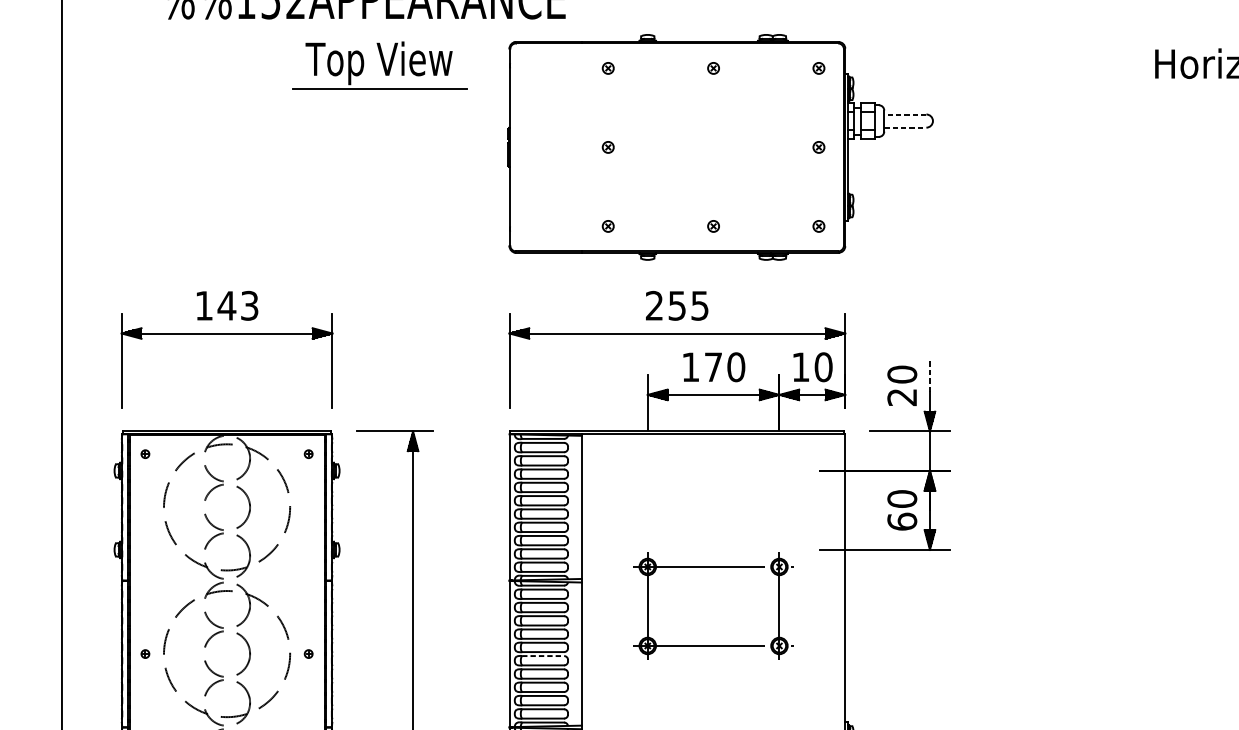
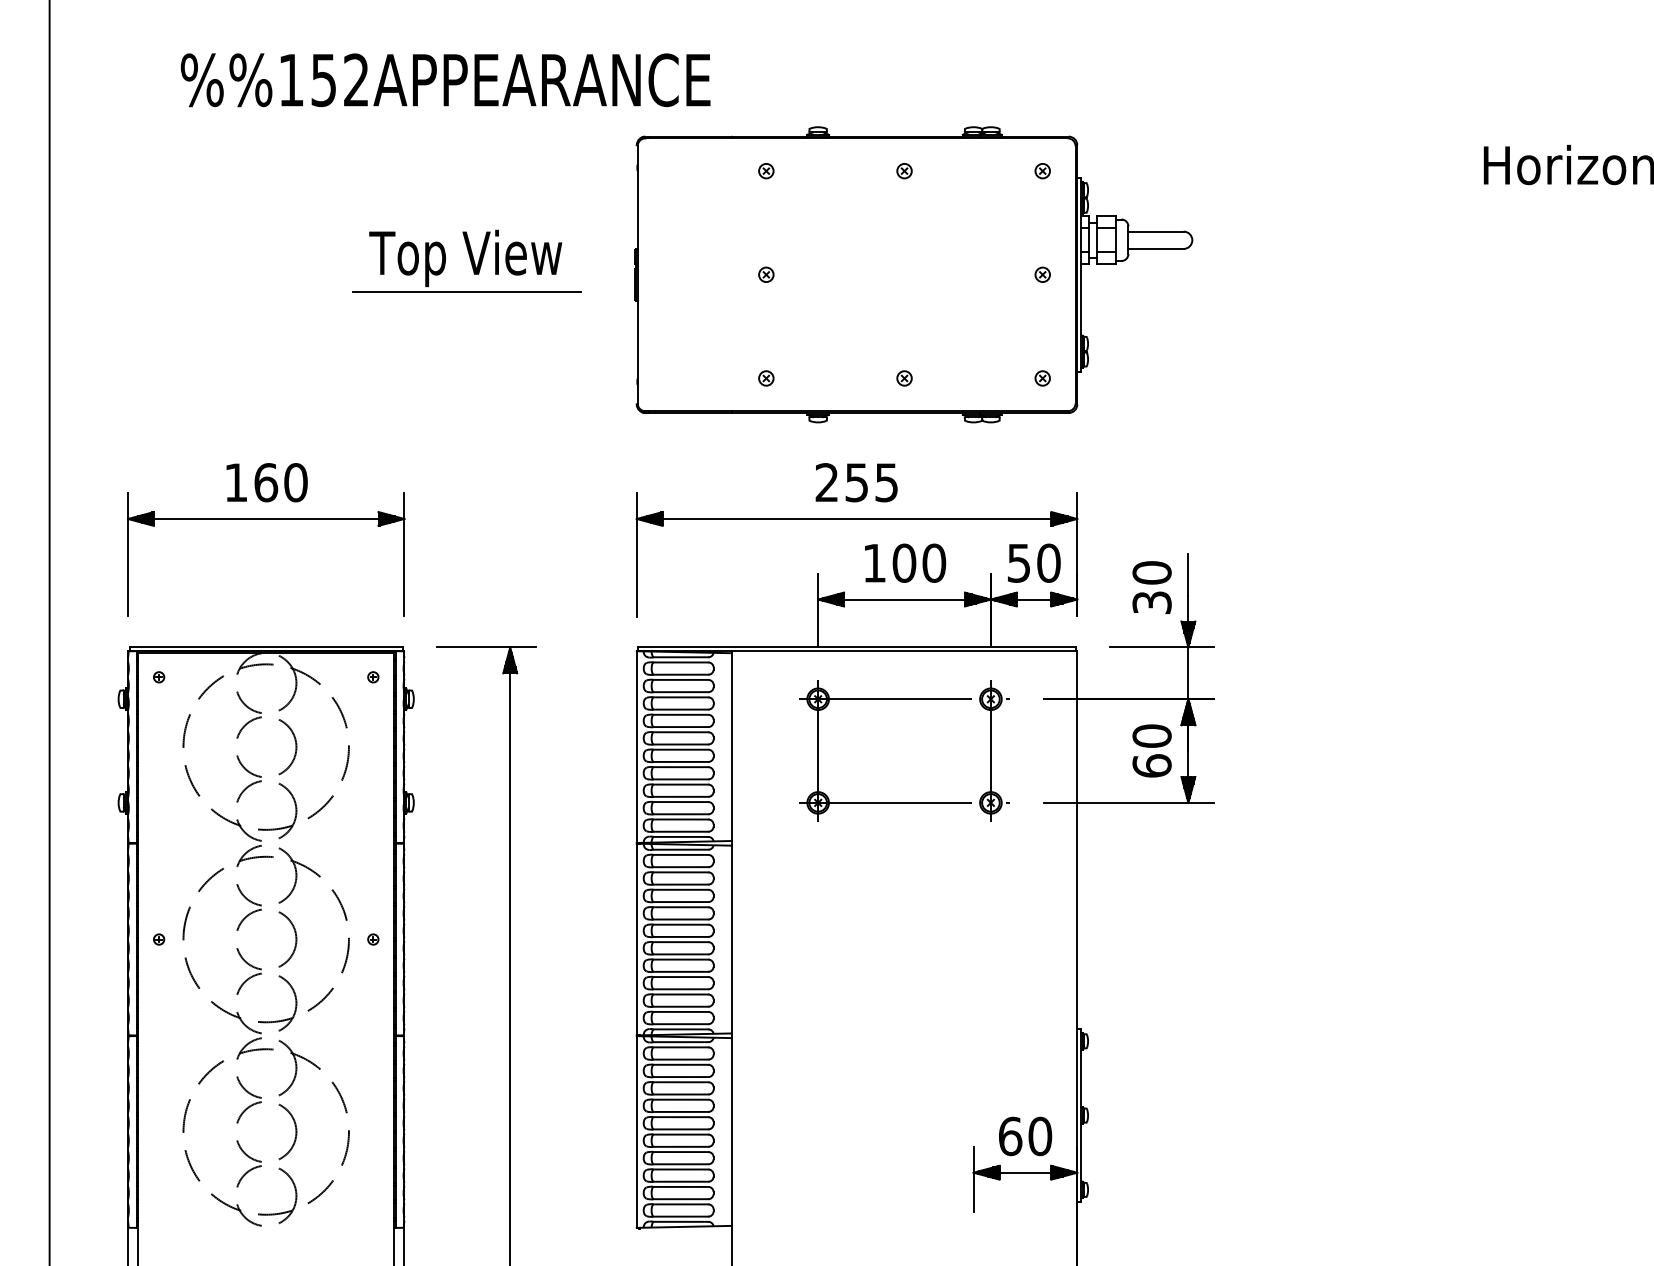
part: (379, 64) -> (466, 260), moved
line: (905, 114) -> (1156, 231), dashed -> solid
line: (905, 127) -> (1156, 248), dashed -> solid
text: (237, 305) -> (280, 482), 143 -> 160
text: (713, 366) -> (904, 562), 170 -> 100
text: (800, 367) -> (1018, 563), 10 -> 50
line: (930, 375) -> (1188, 574), dashed -> solid
text: (901, 397) -> (1151, 602), 20 -> 30
part: (713, 567) -> (904, 699), moved
line: (542, 656) -> (680, 942), dashed -> solid

